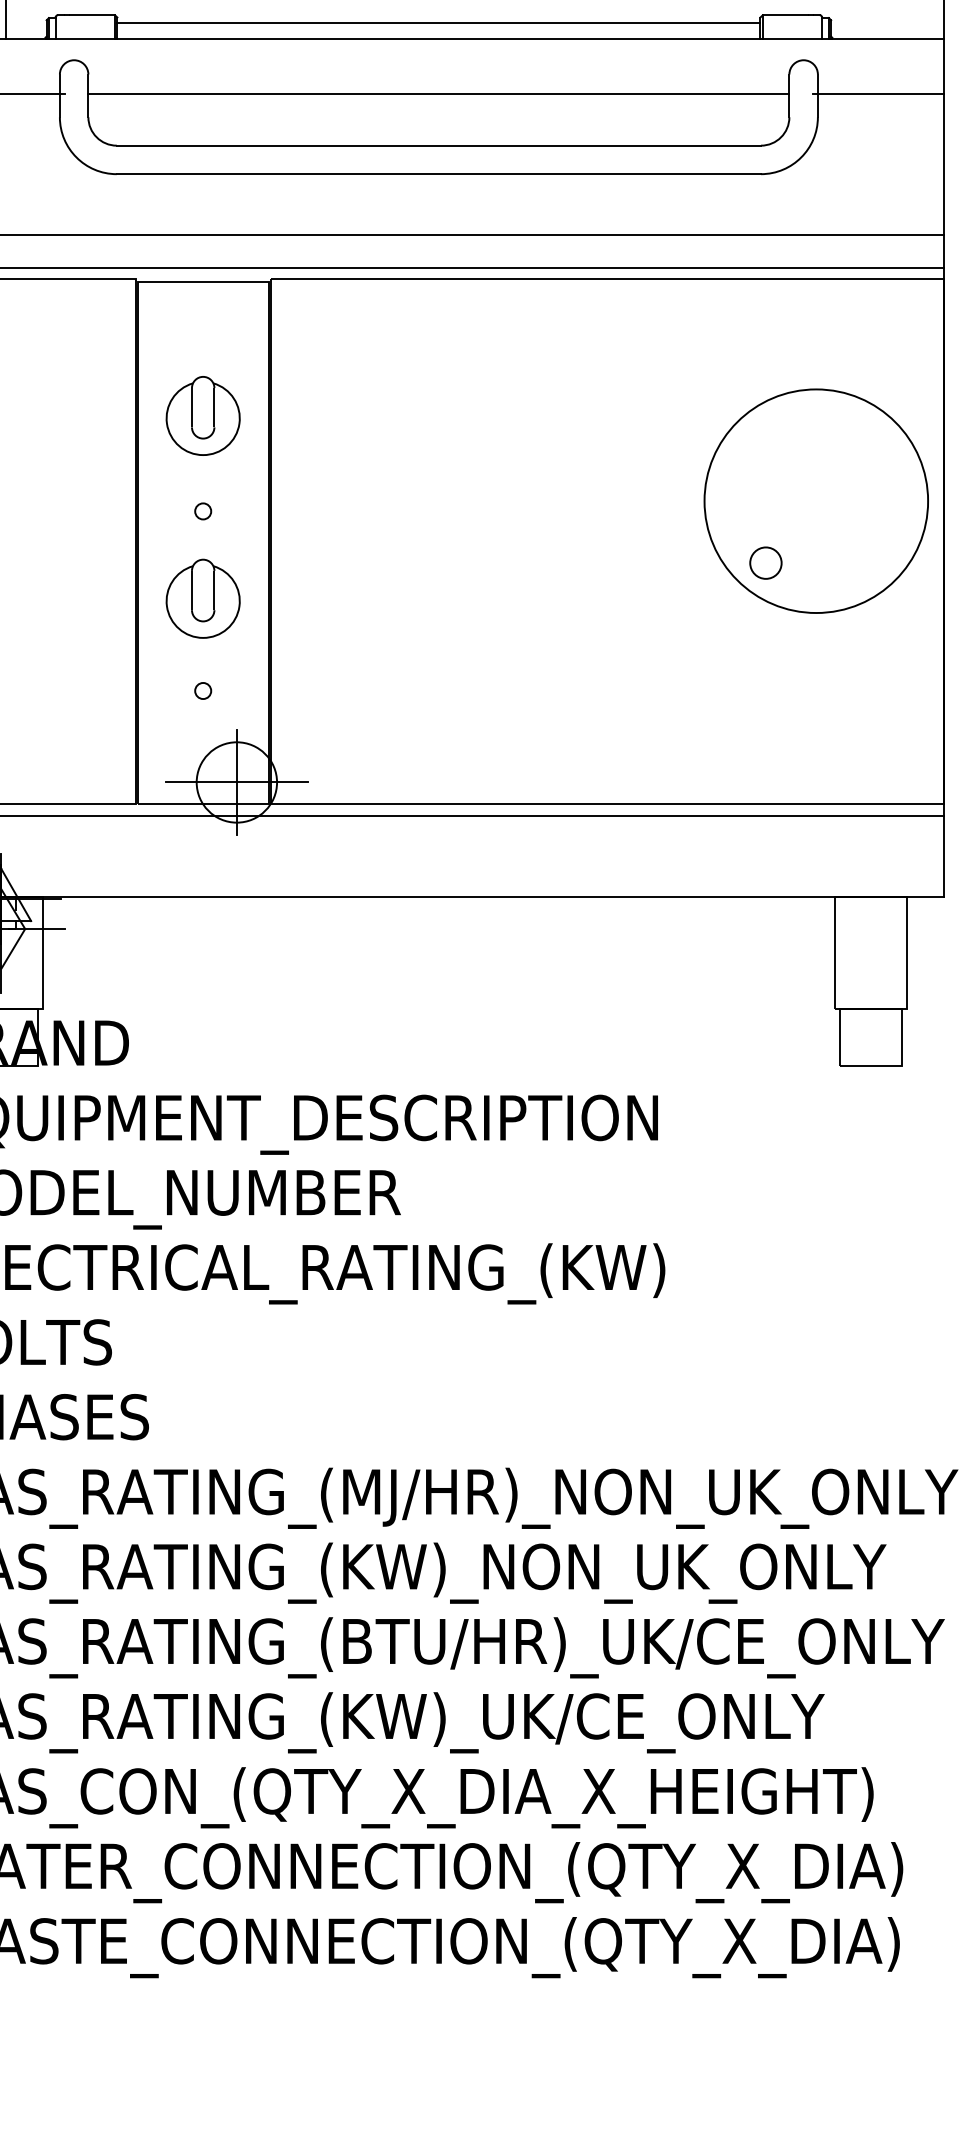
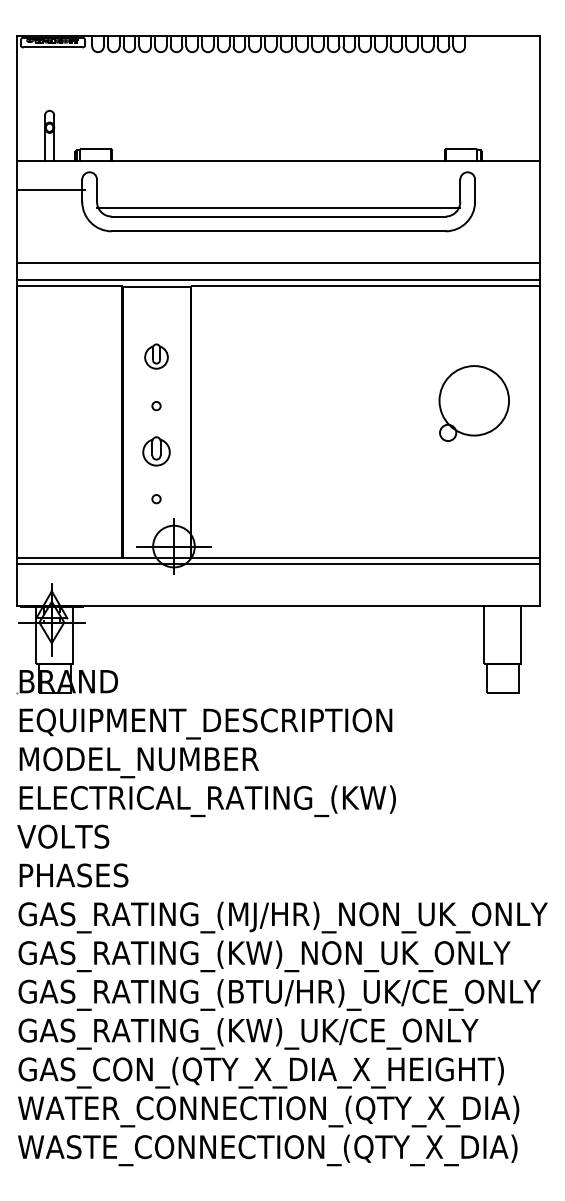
line: (438, 23) -> (278, 153), removed
line: (438, 93) -> (278, 207), moved
line: (878, 93) -> (506, 189), removed
part: (203, 415) -> (156, 356), size x0.6
circle: (816, 500) -> (474, 400), size x0.6
part: (203, 599) -> (156, 451), size x0.7

